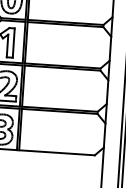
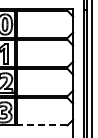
line: (56, 152) -> (41, 125), solid -> dashed

